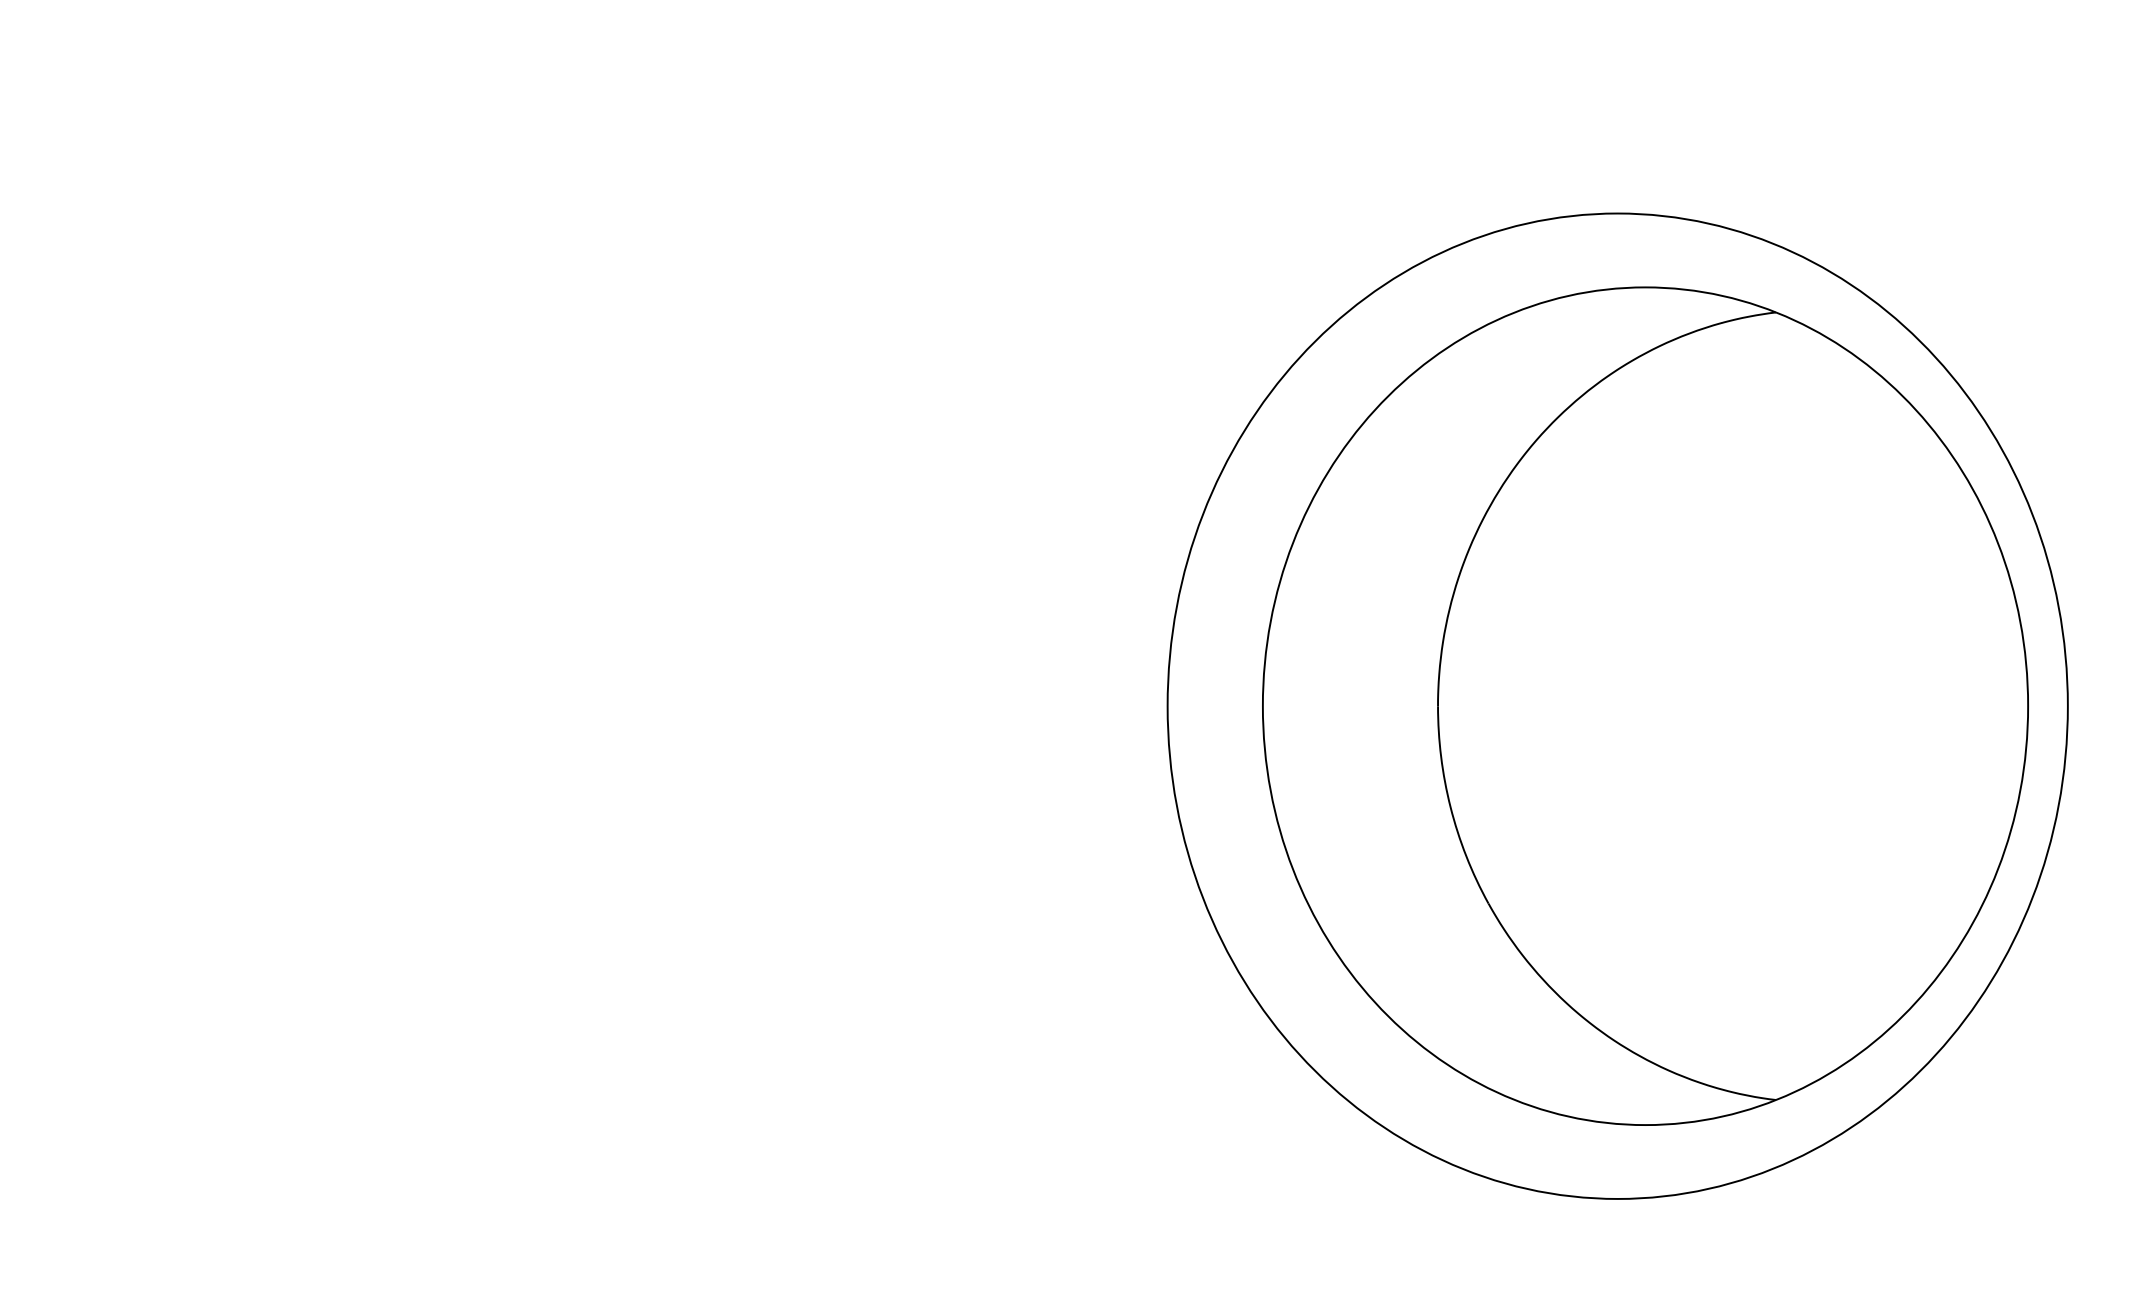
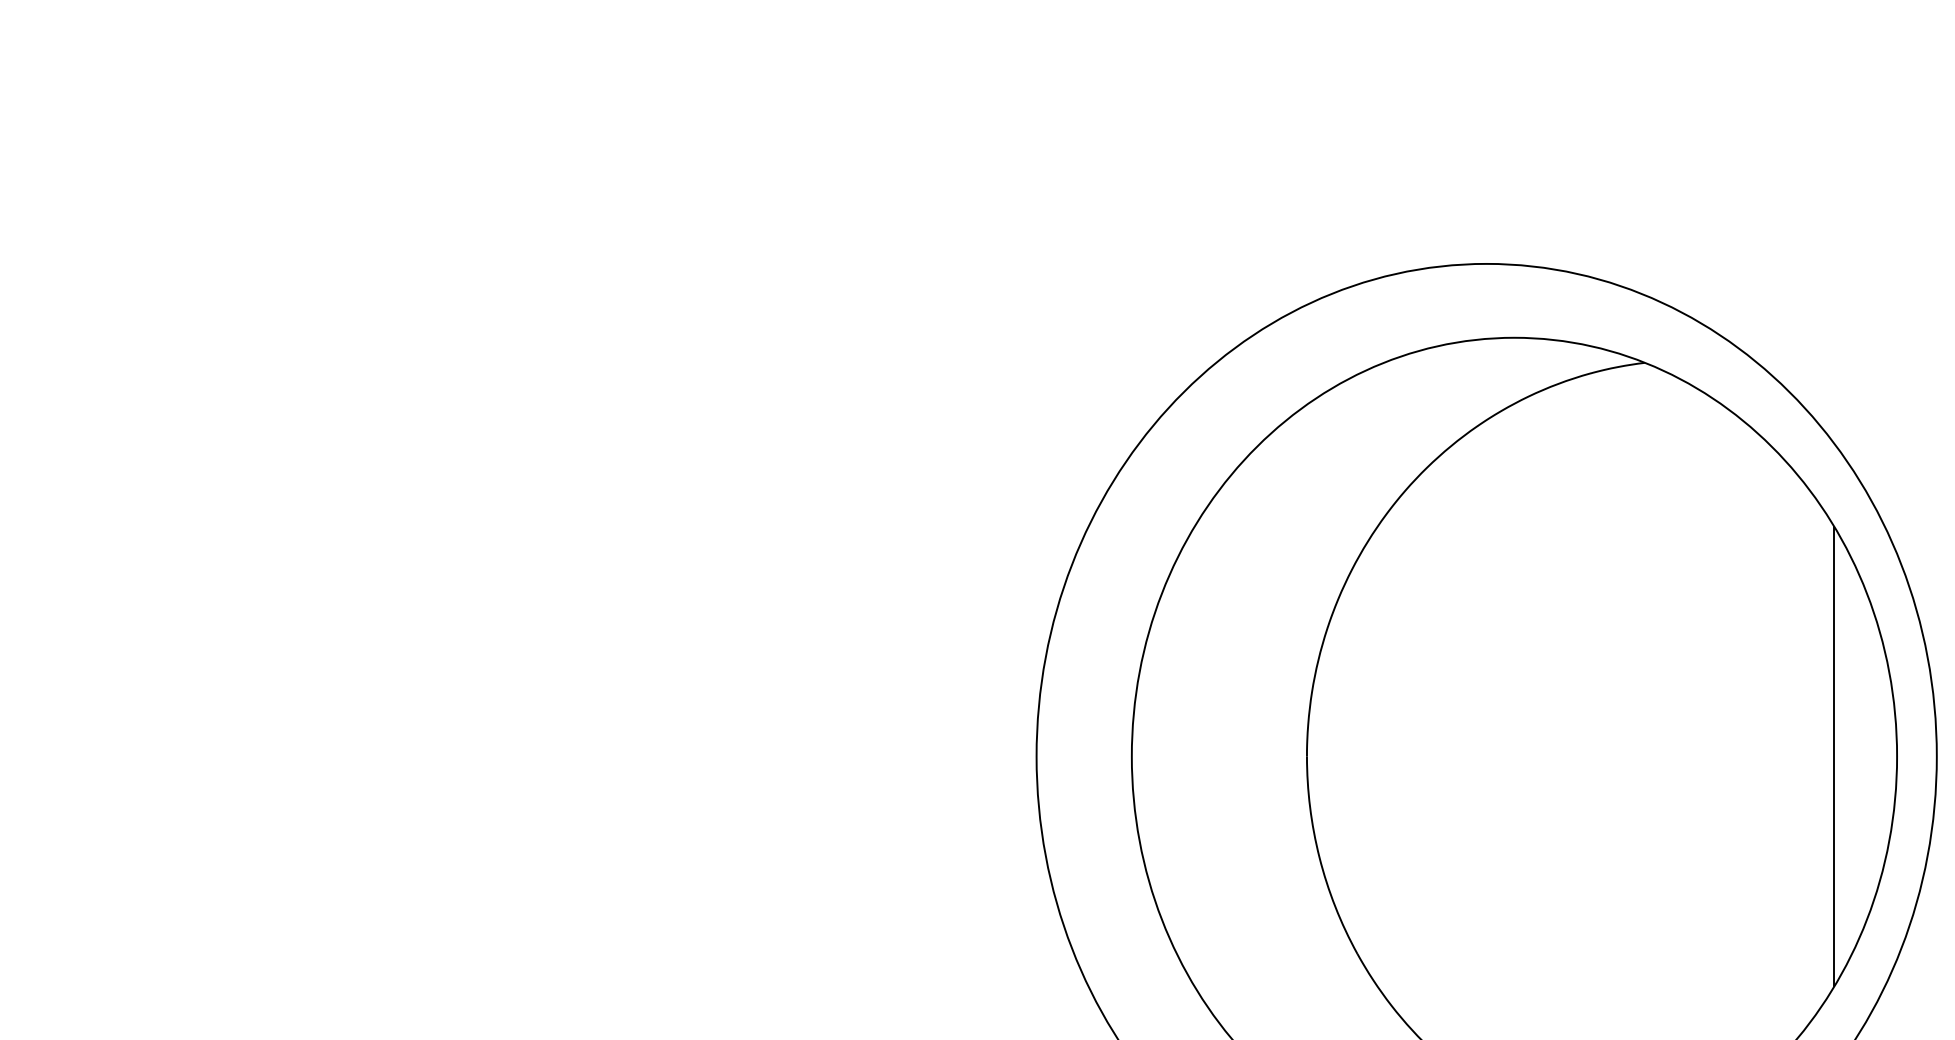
line: (1965, 706) -> (1834, 756), added

